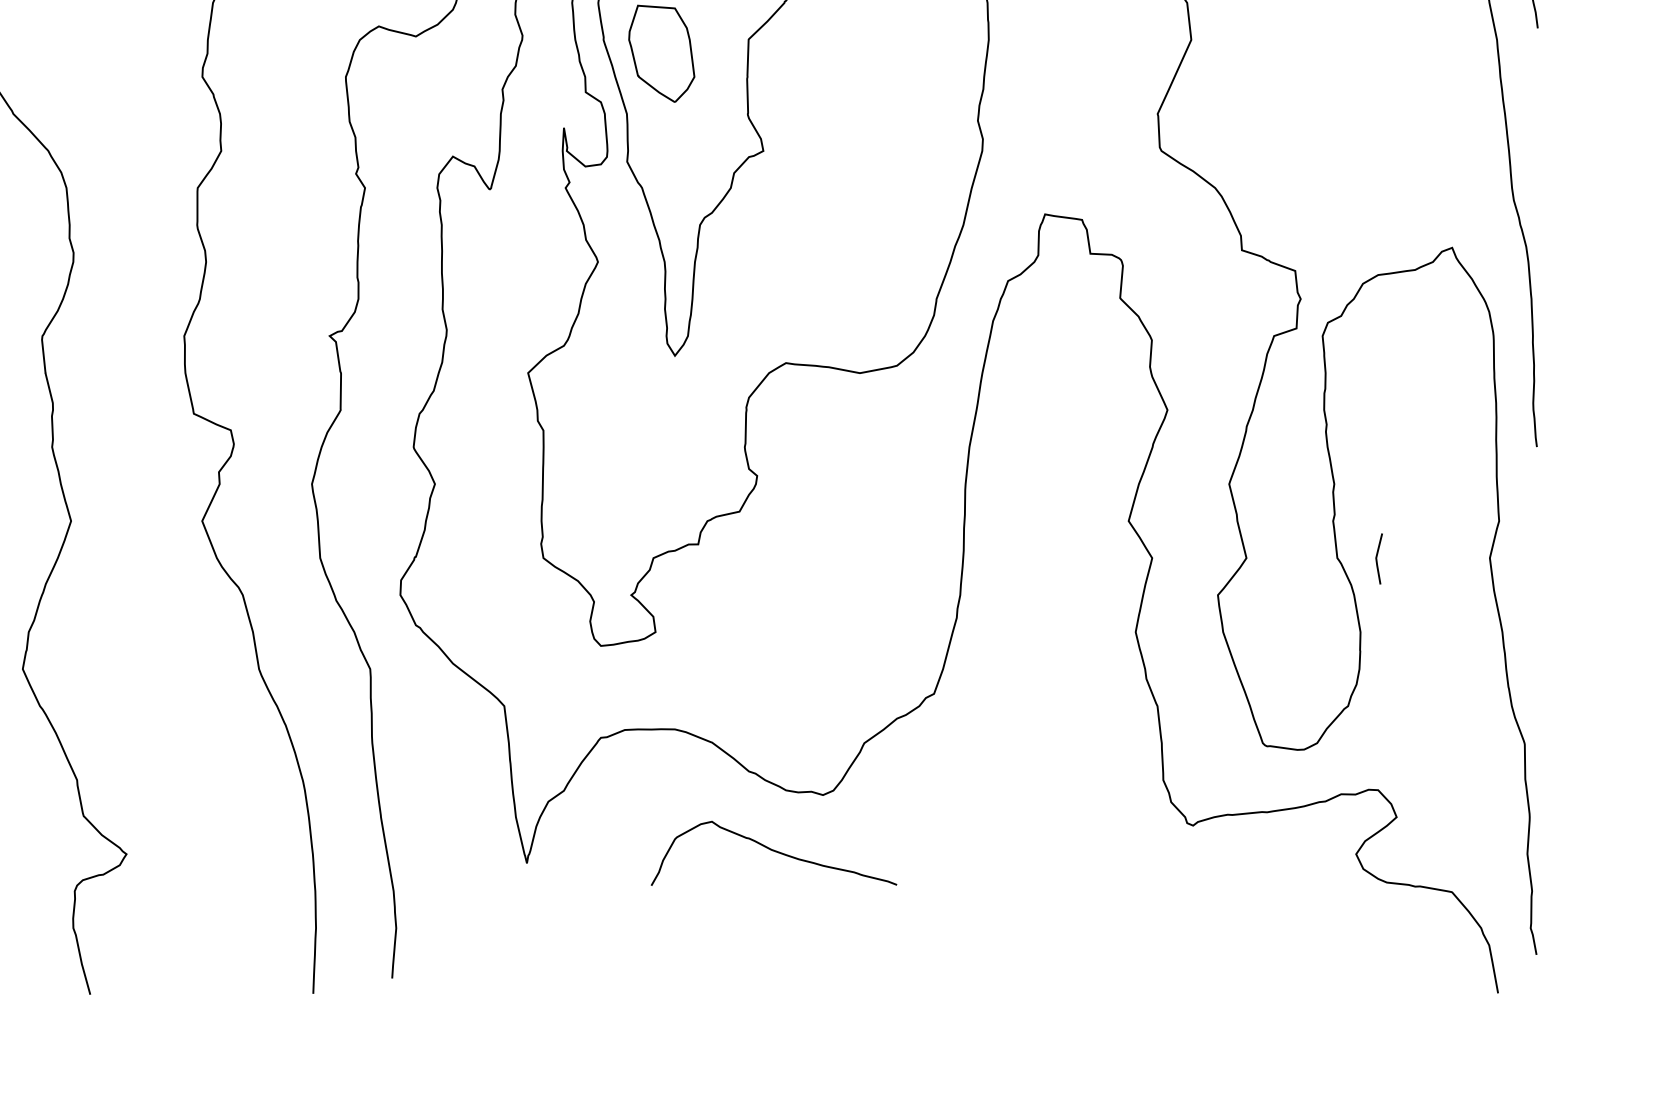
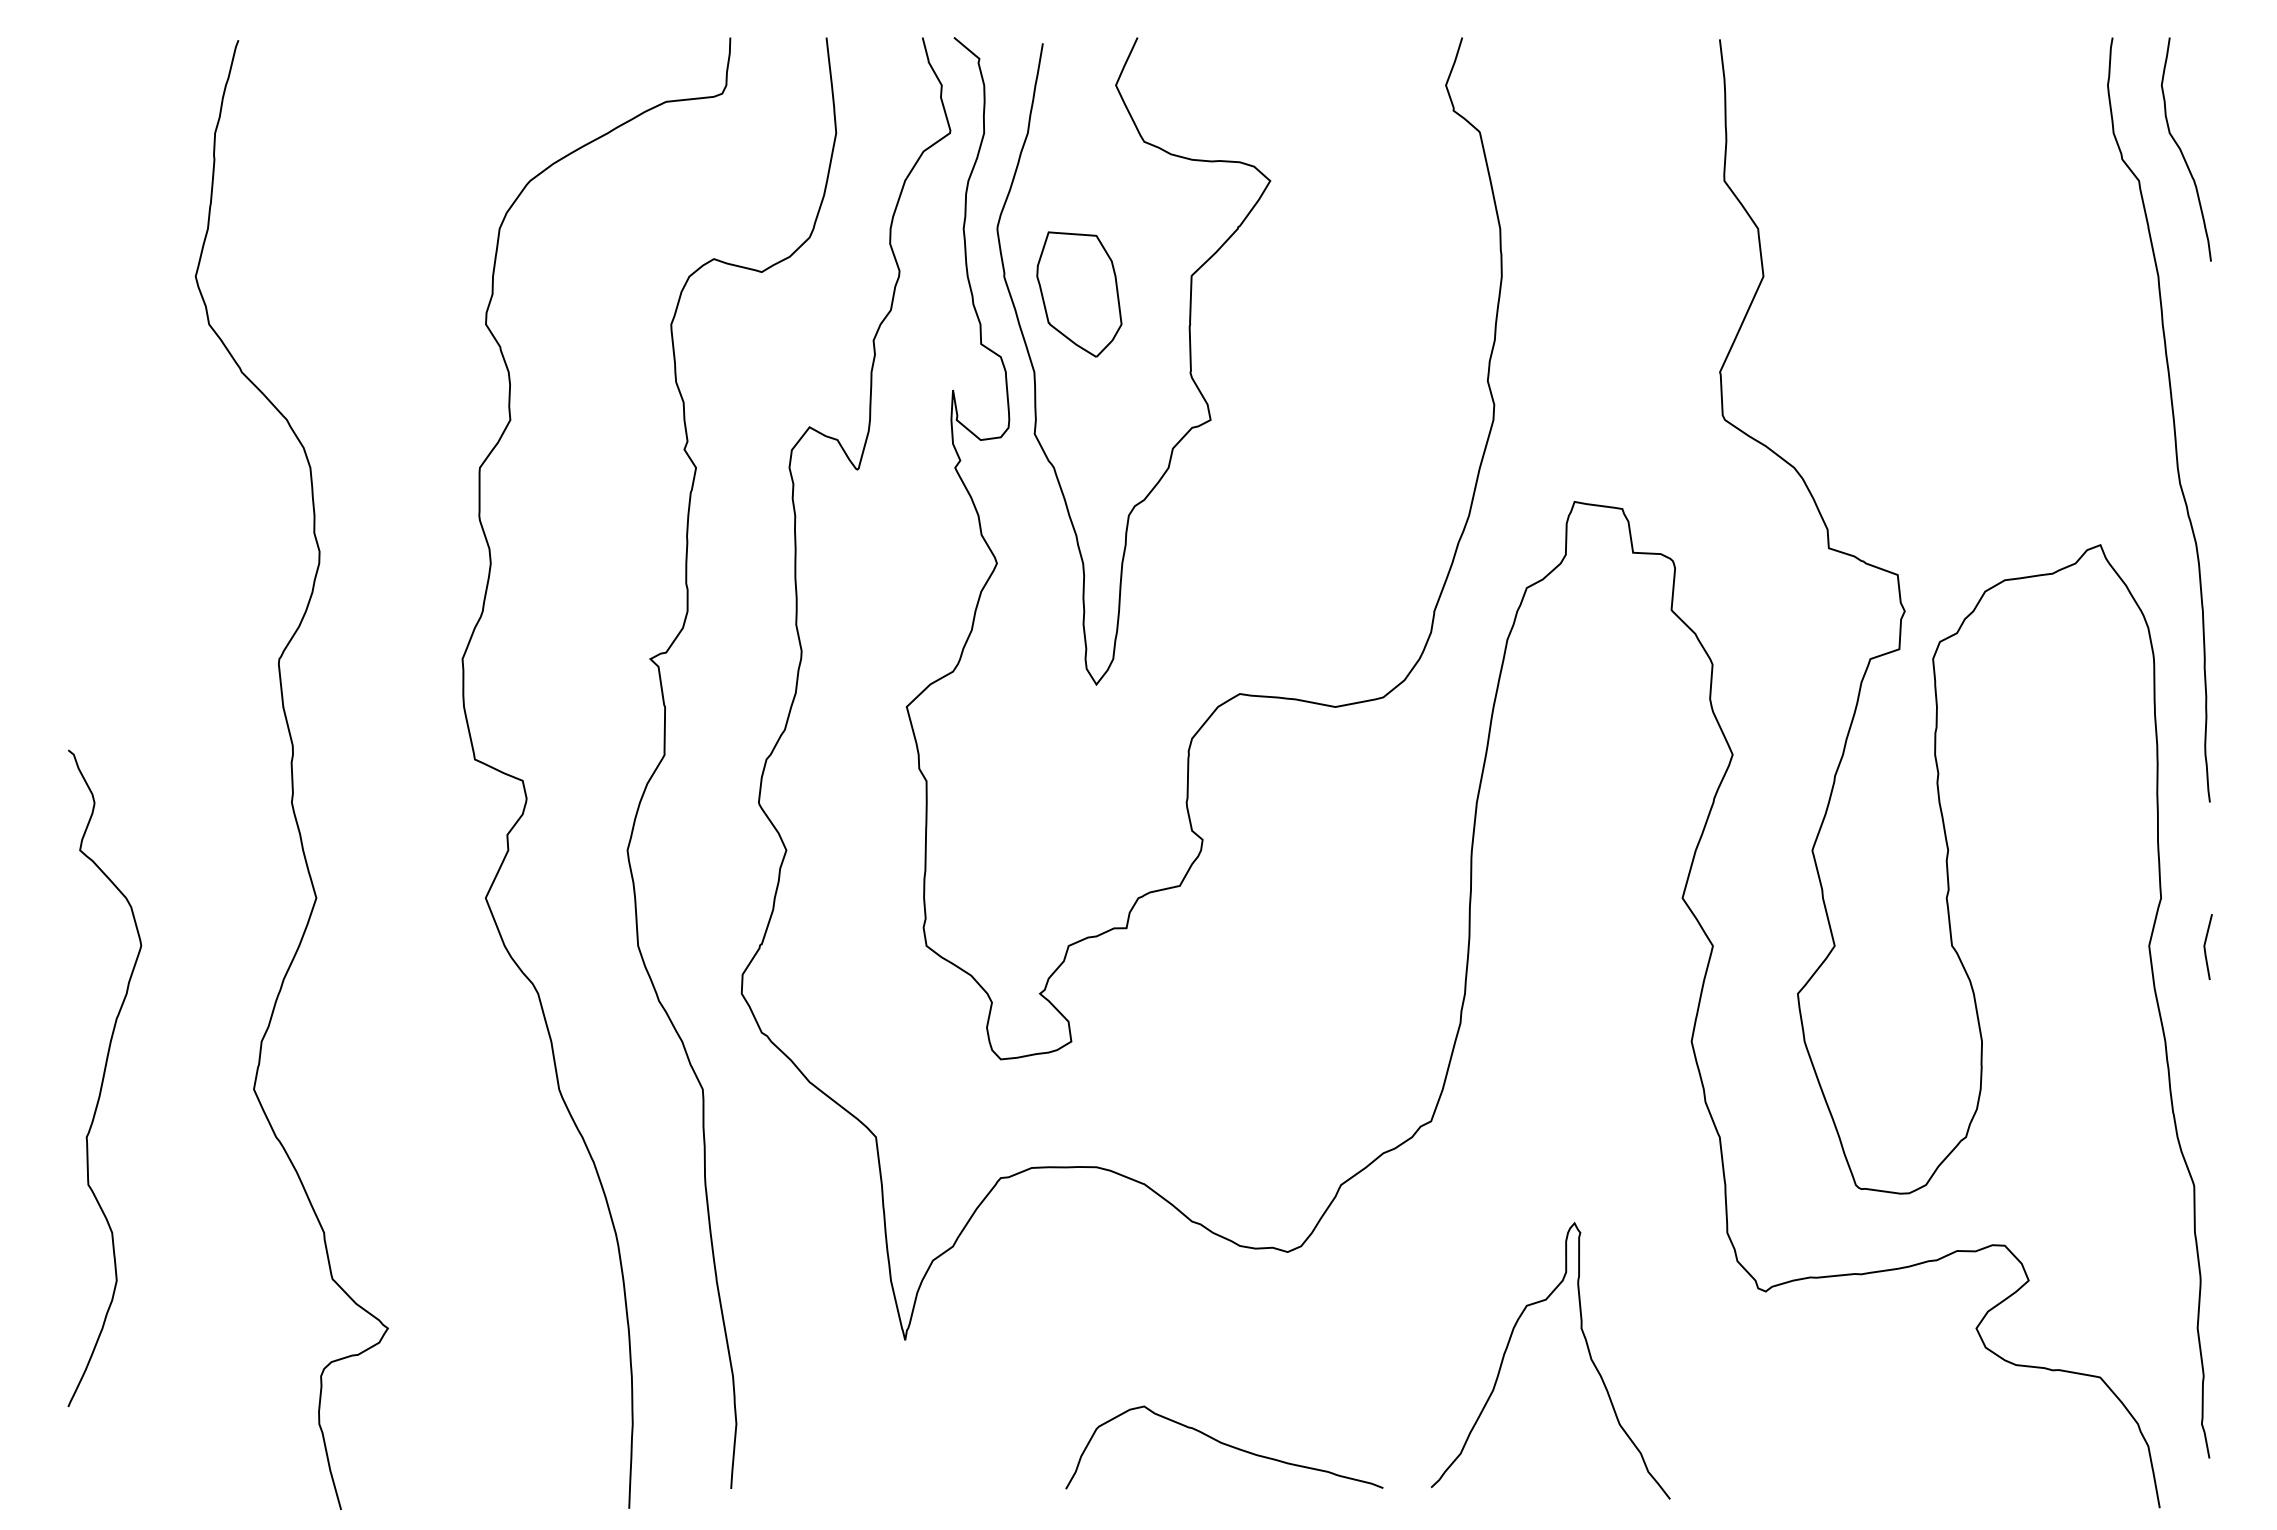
line: (1377, 559) -> (2205, 947), moved
curve: (774, 851) -> (1225, 1445), moved
curve: (1055, 870) -> (1587, 1349), added

